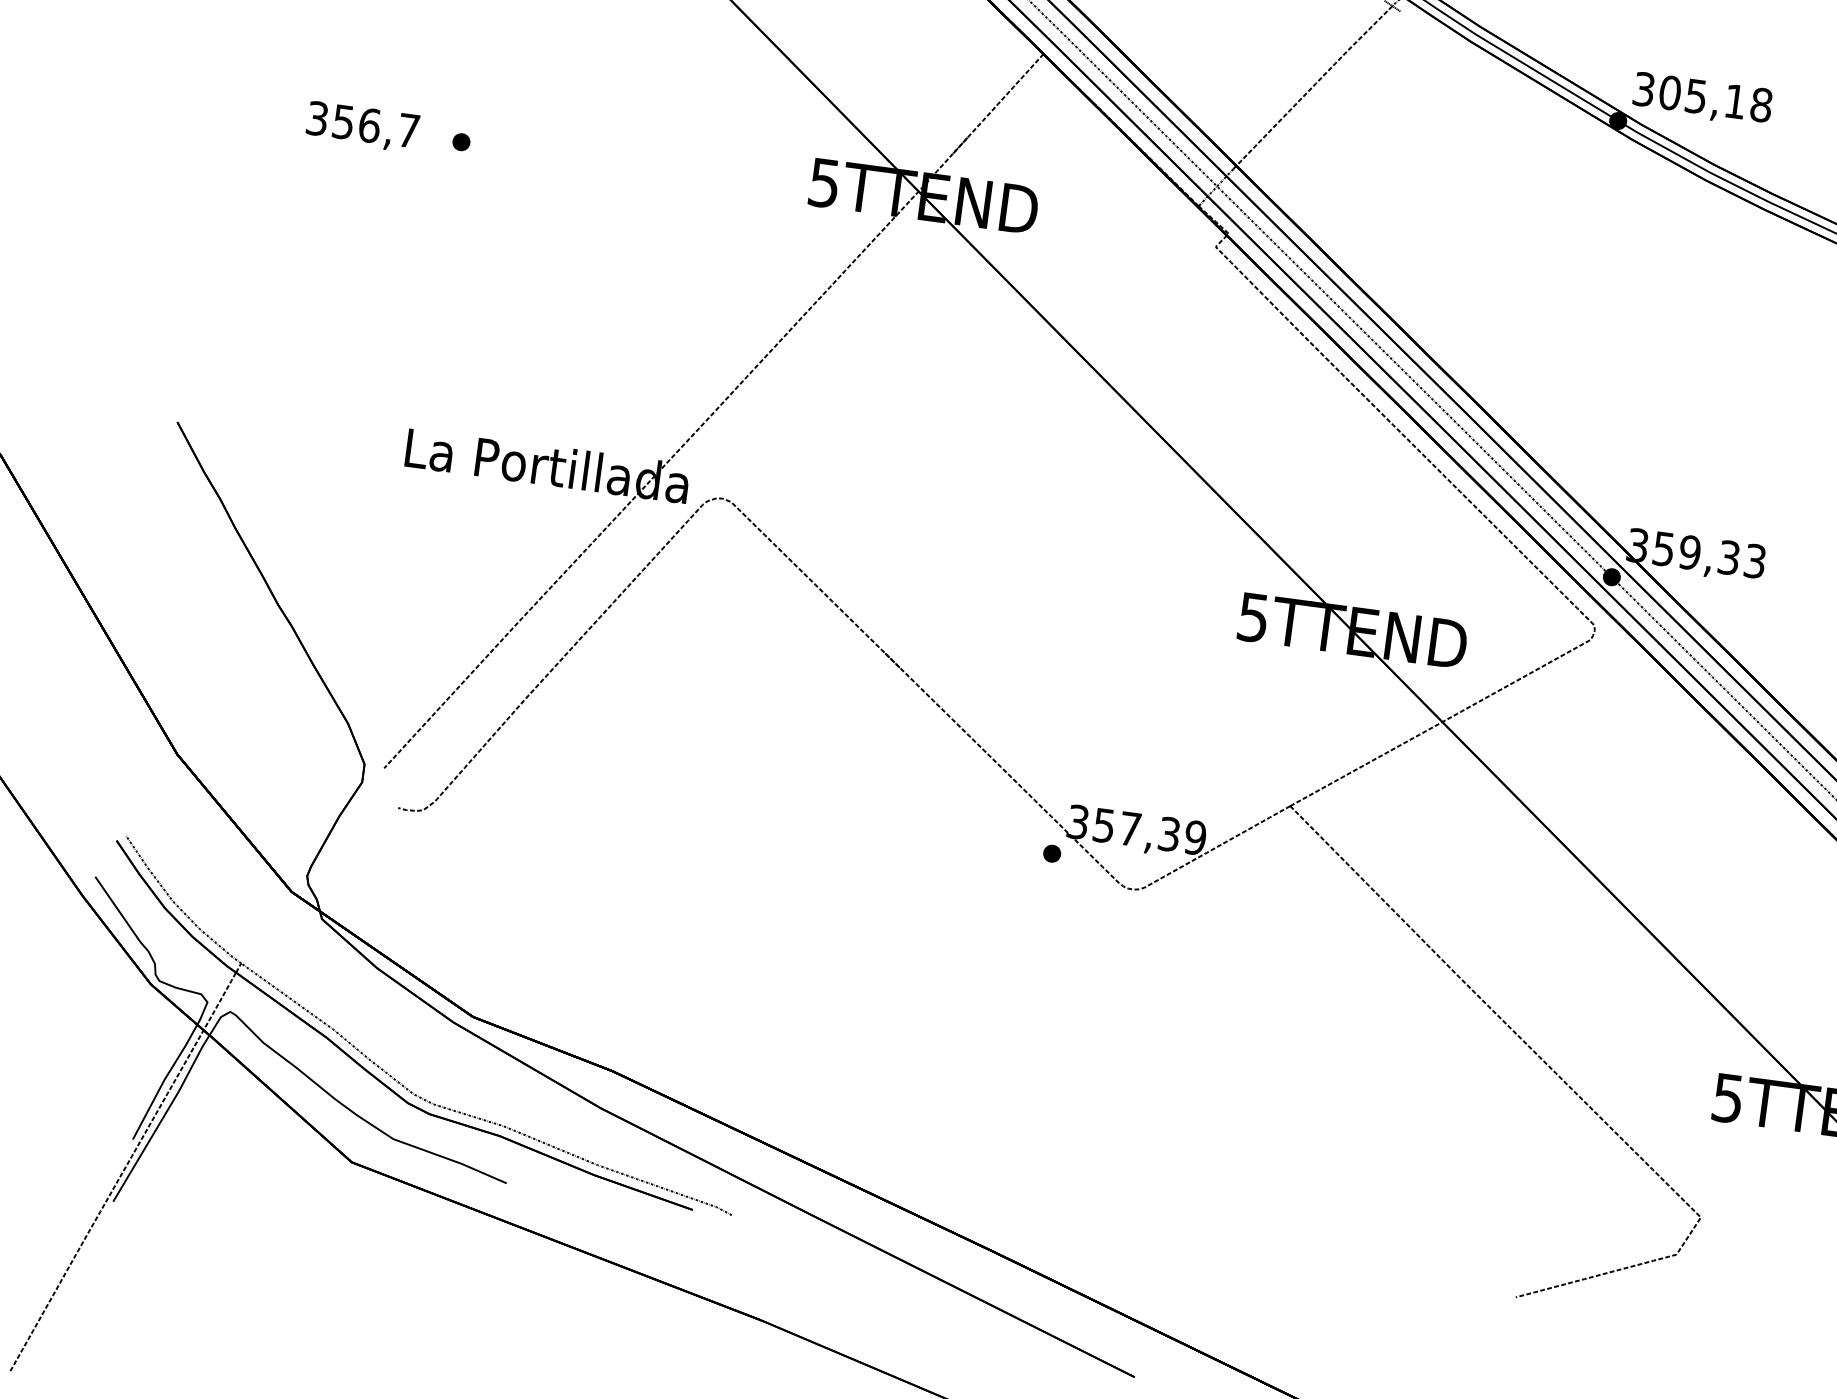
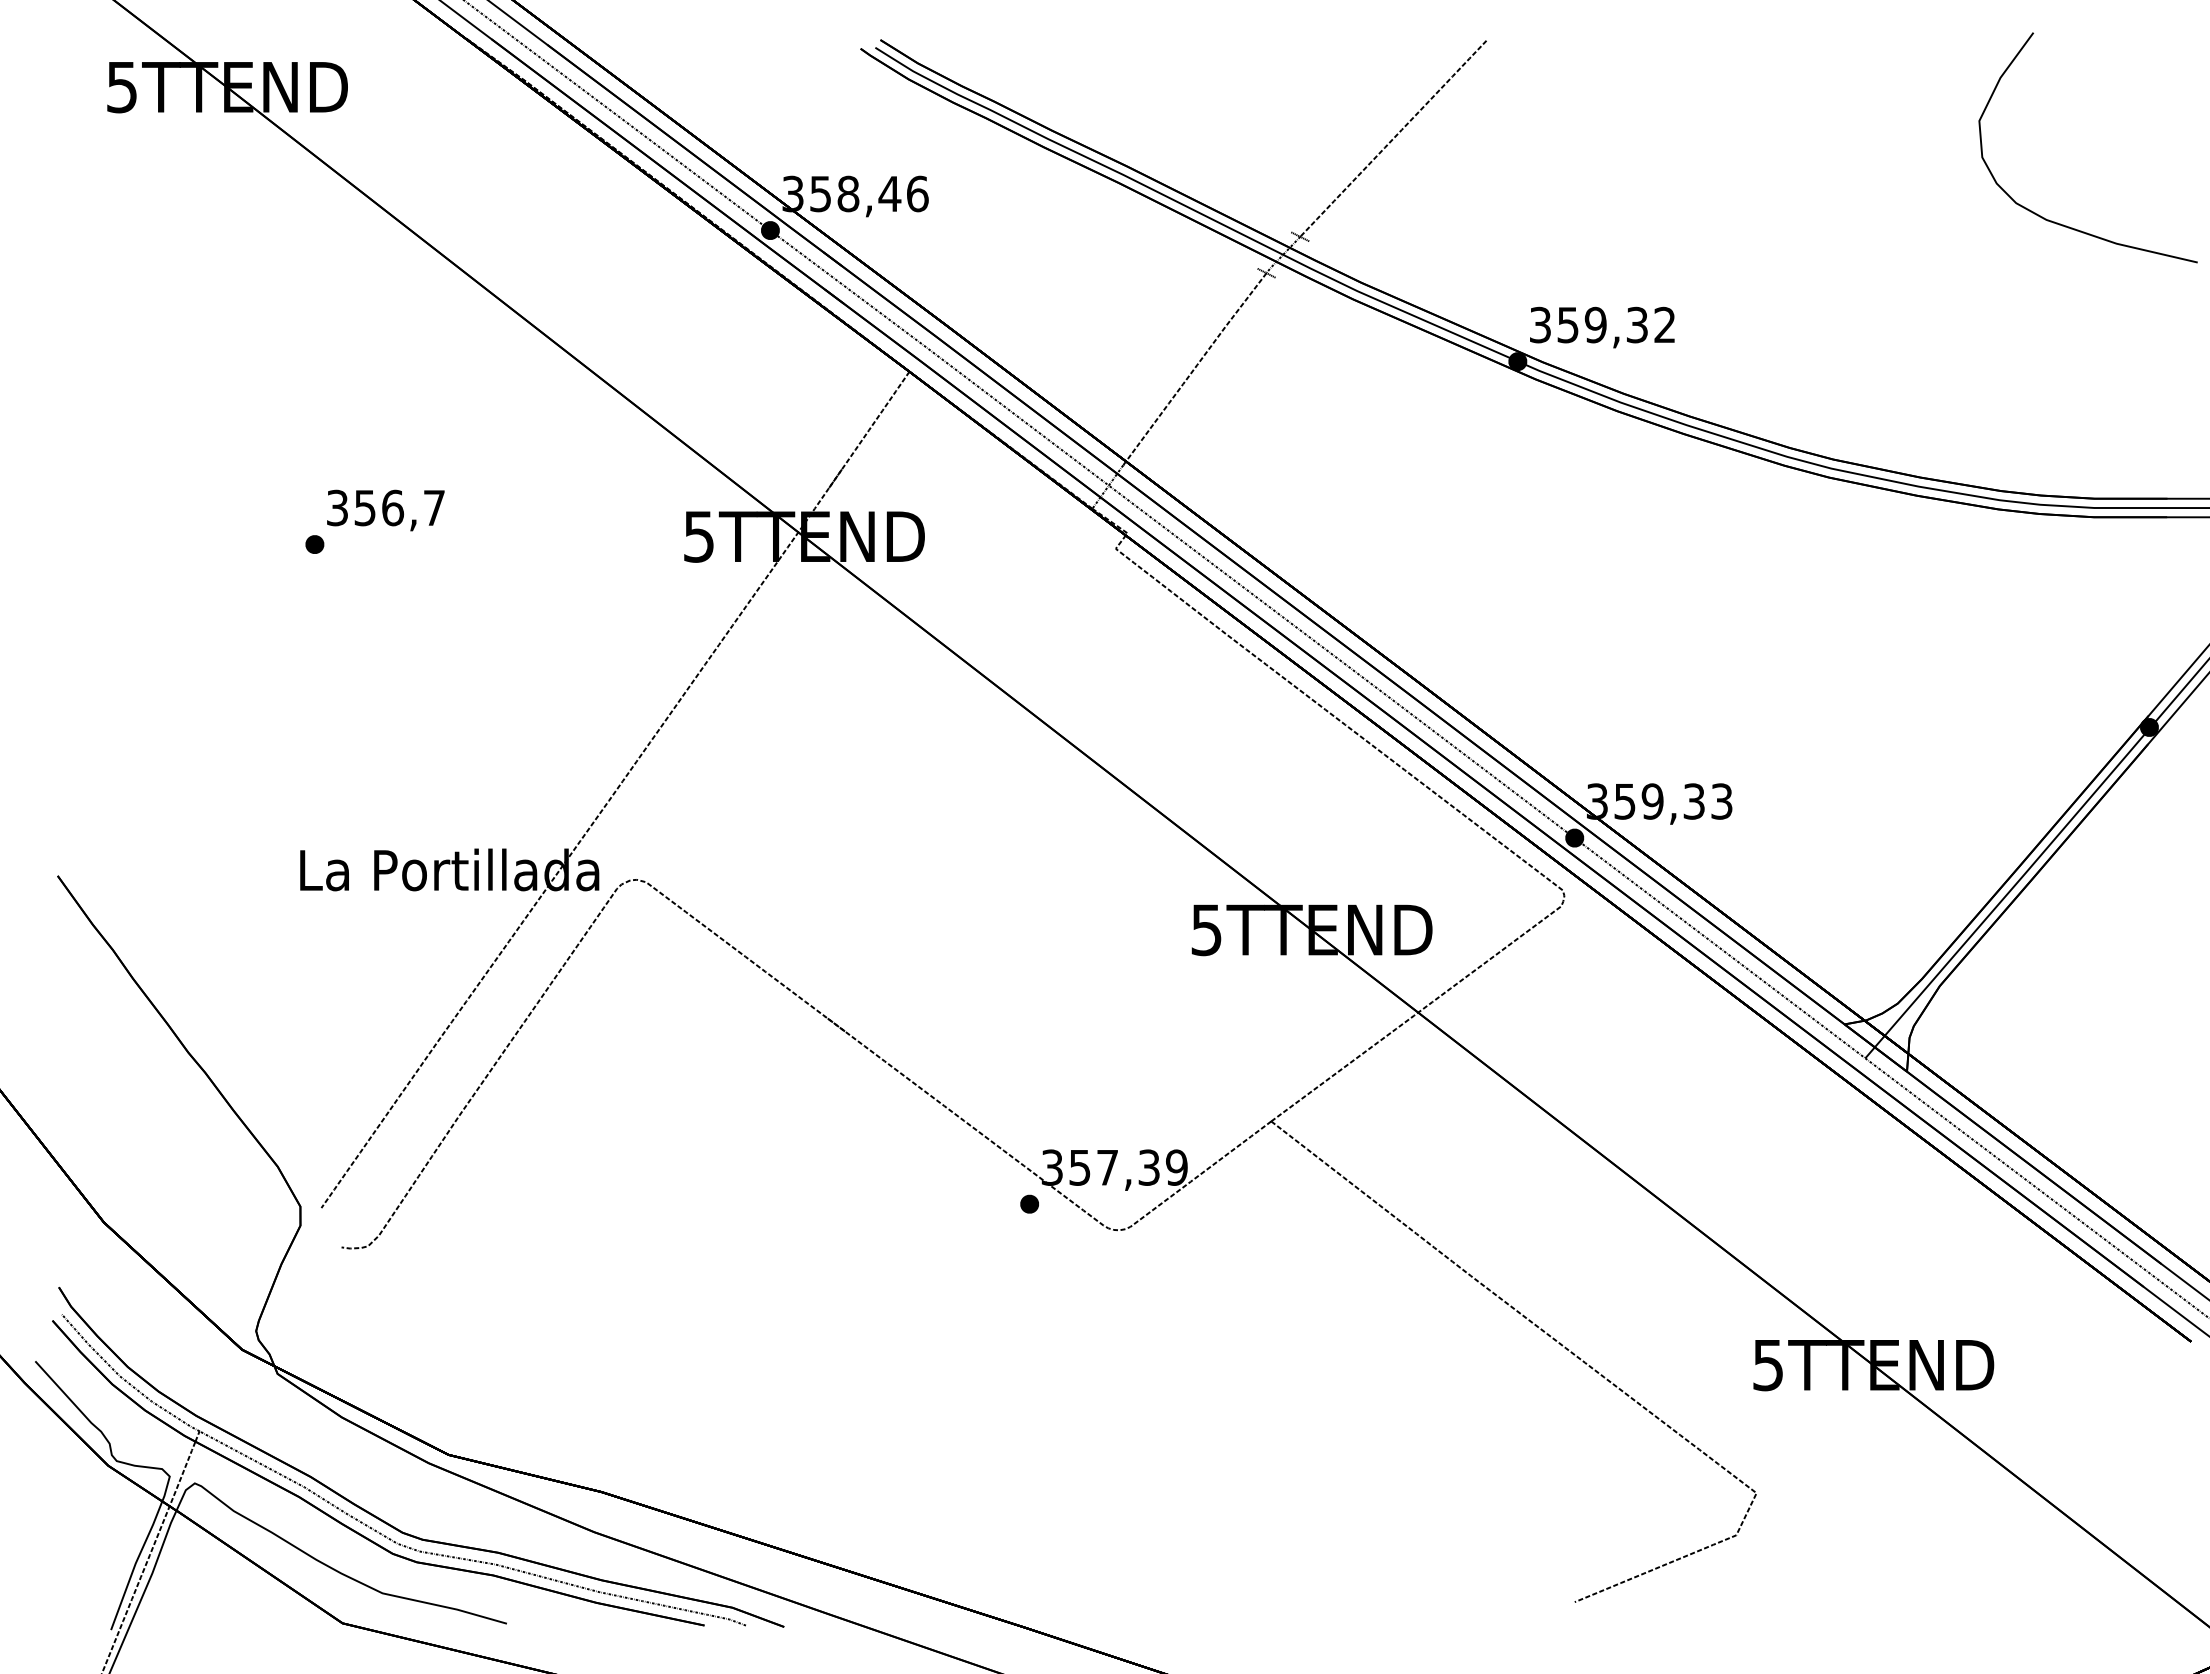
text: (1715, 98) -> (1616, 324), 305,18 -> 359,32
text: (362, 126) -> (385, 510), moved
part: (404, 1070) -> (384, 1520), added

